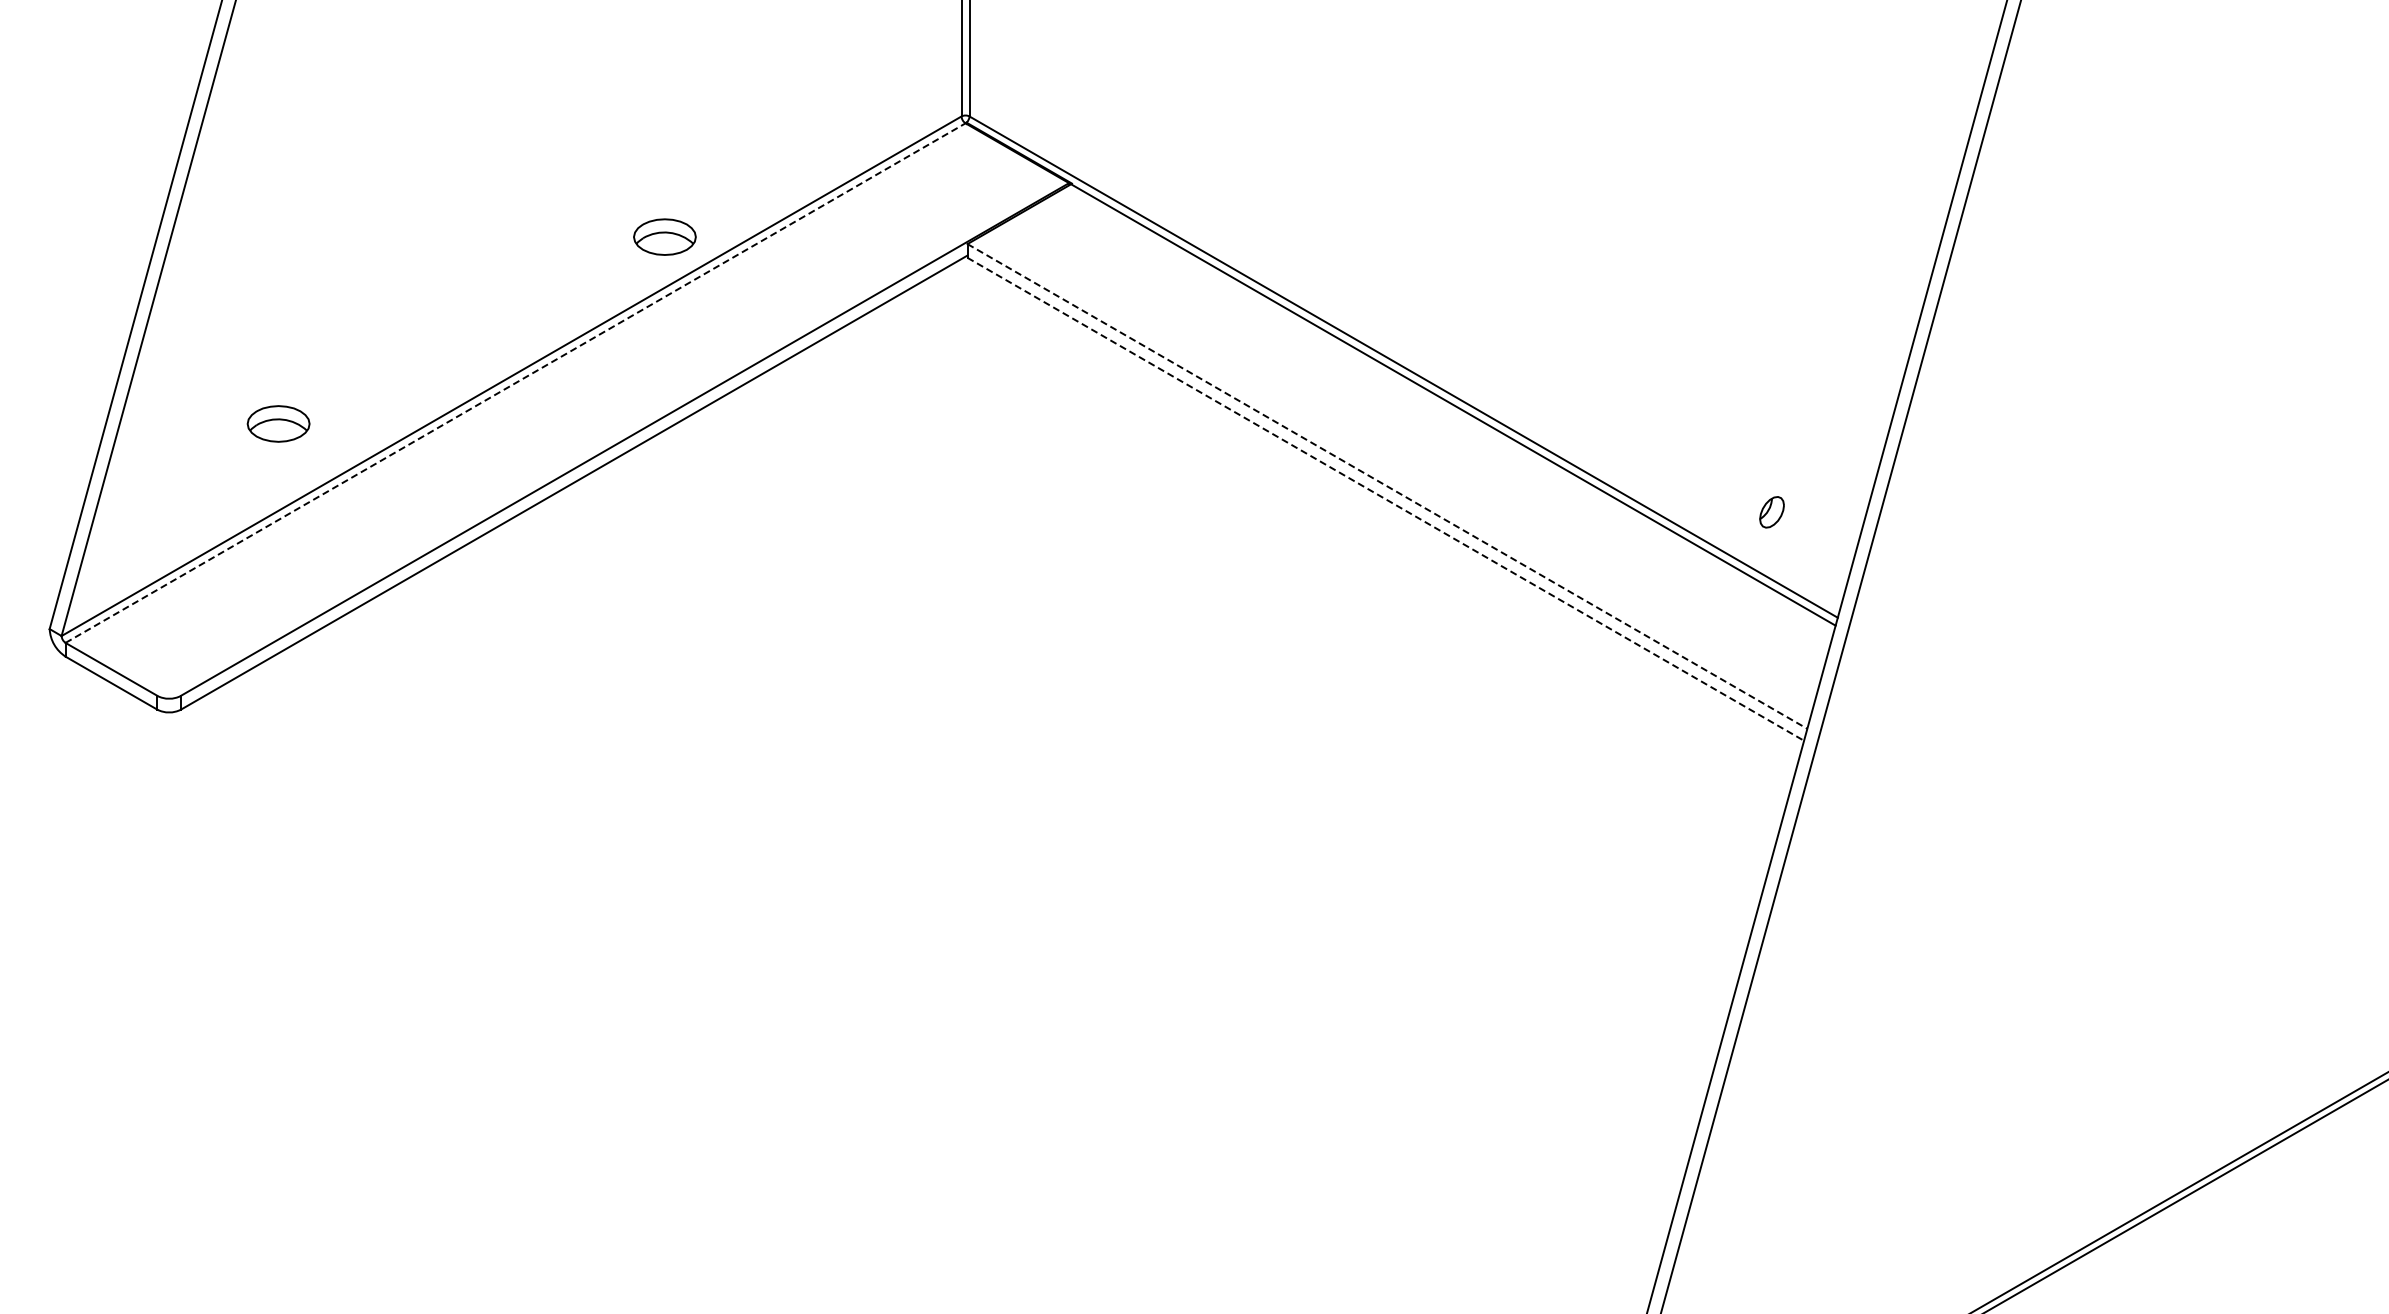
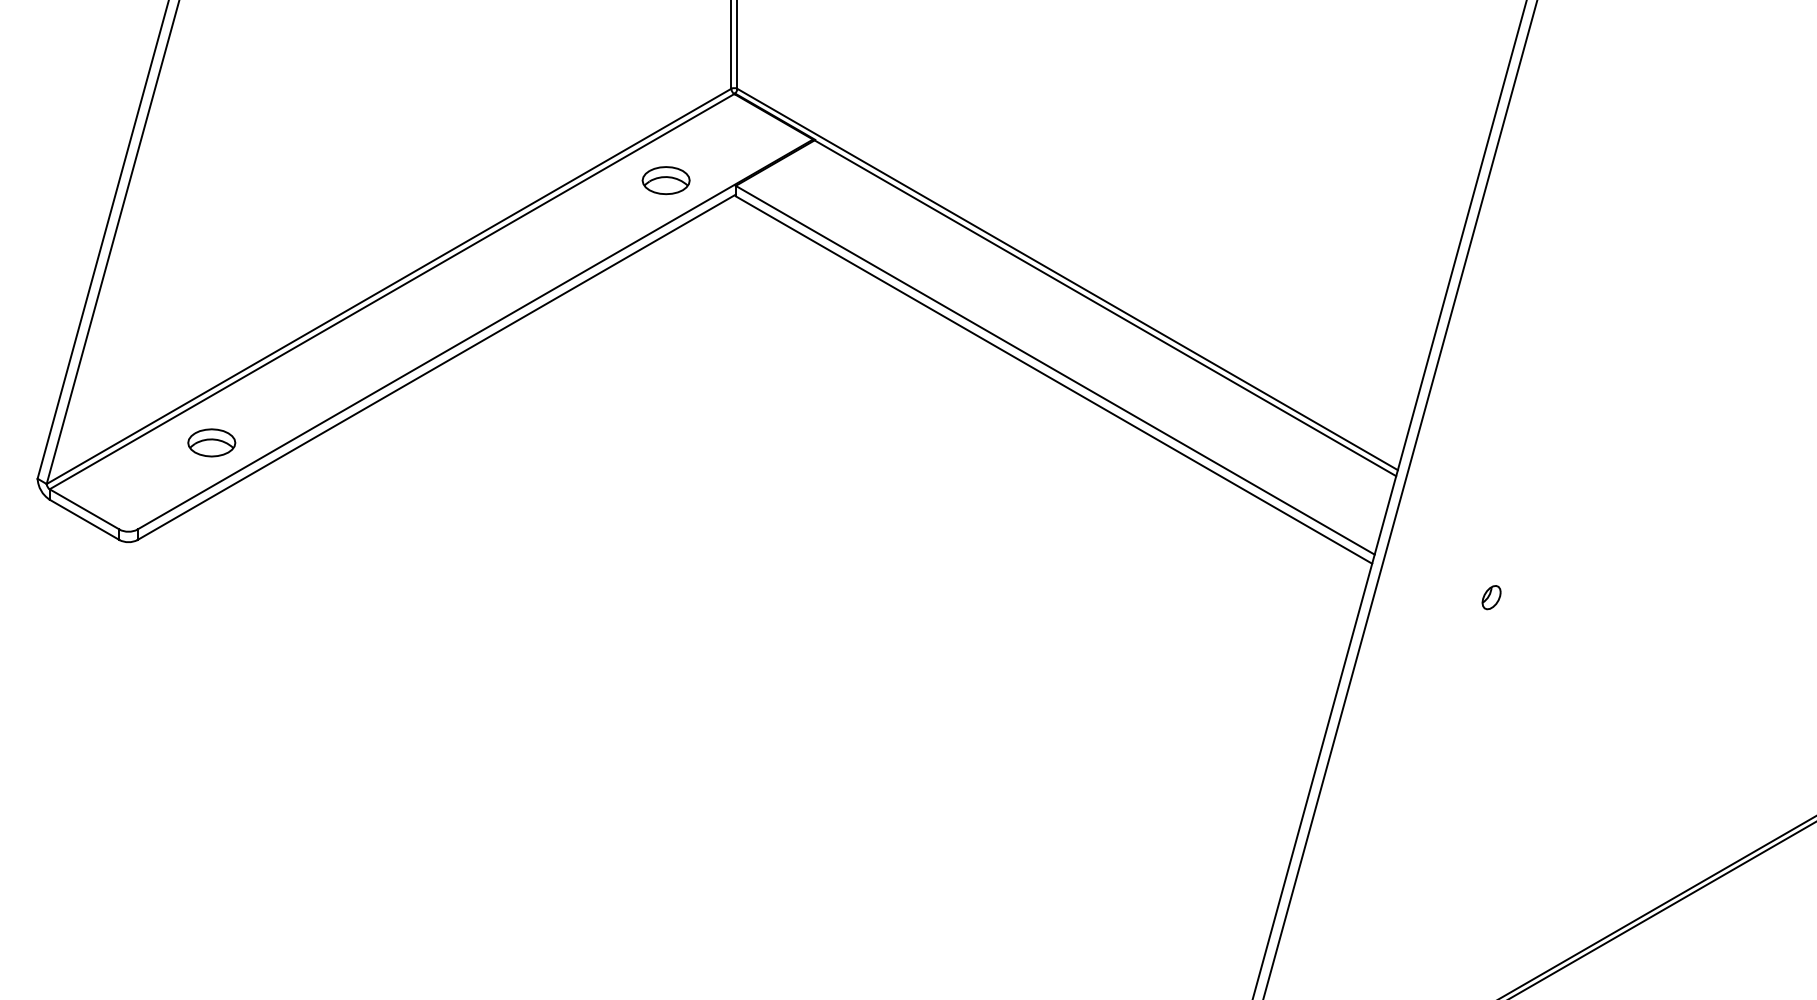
part: (664, 236) -> (665, 180), moved
line: (515, 383) -> (391, 291), dashed -> solid
part: (278, 423) -> (211, 442), moved
line: (1387, 486) -> (1055, 370), dashed -> solid
line: (1386, 499) -> (1054, 380), dashed -> solid
part: (1771, 512) -> (1491, 597), moved

